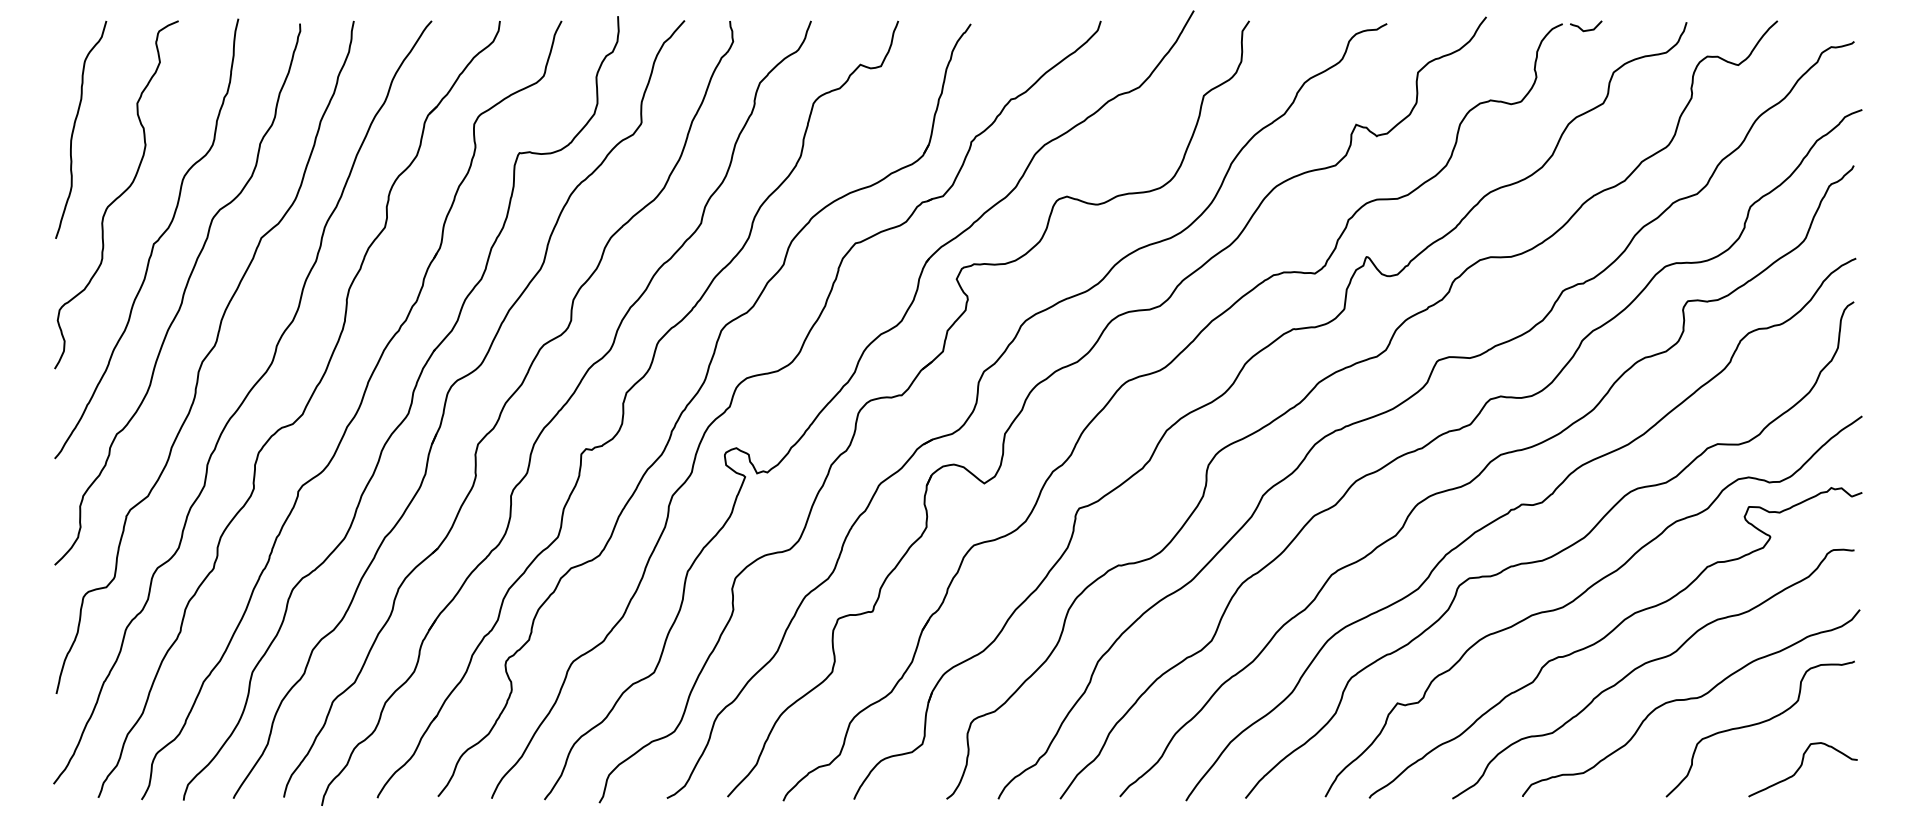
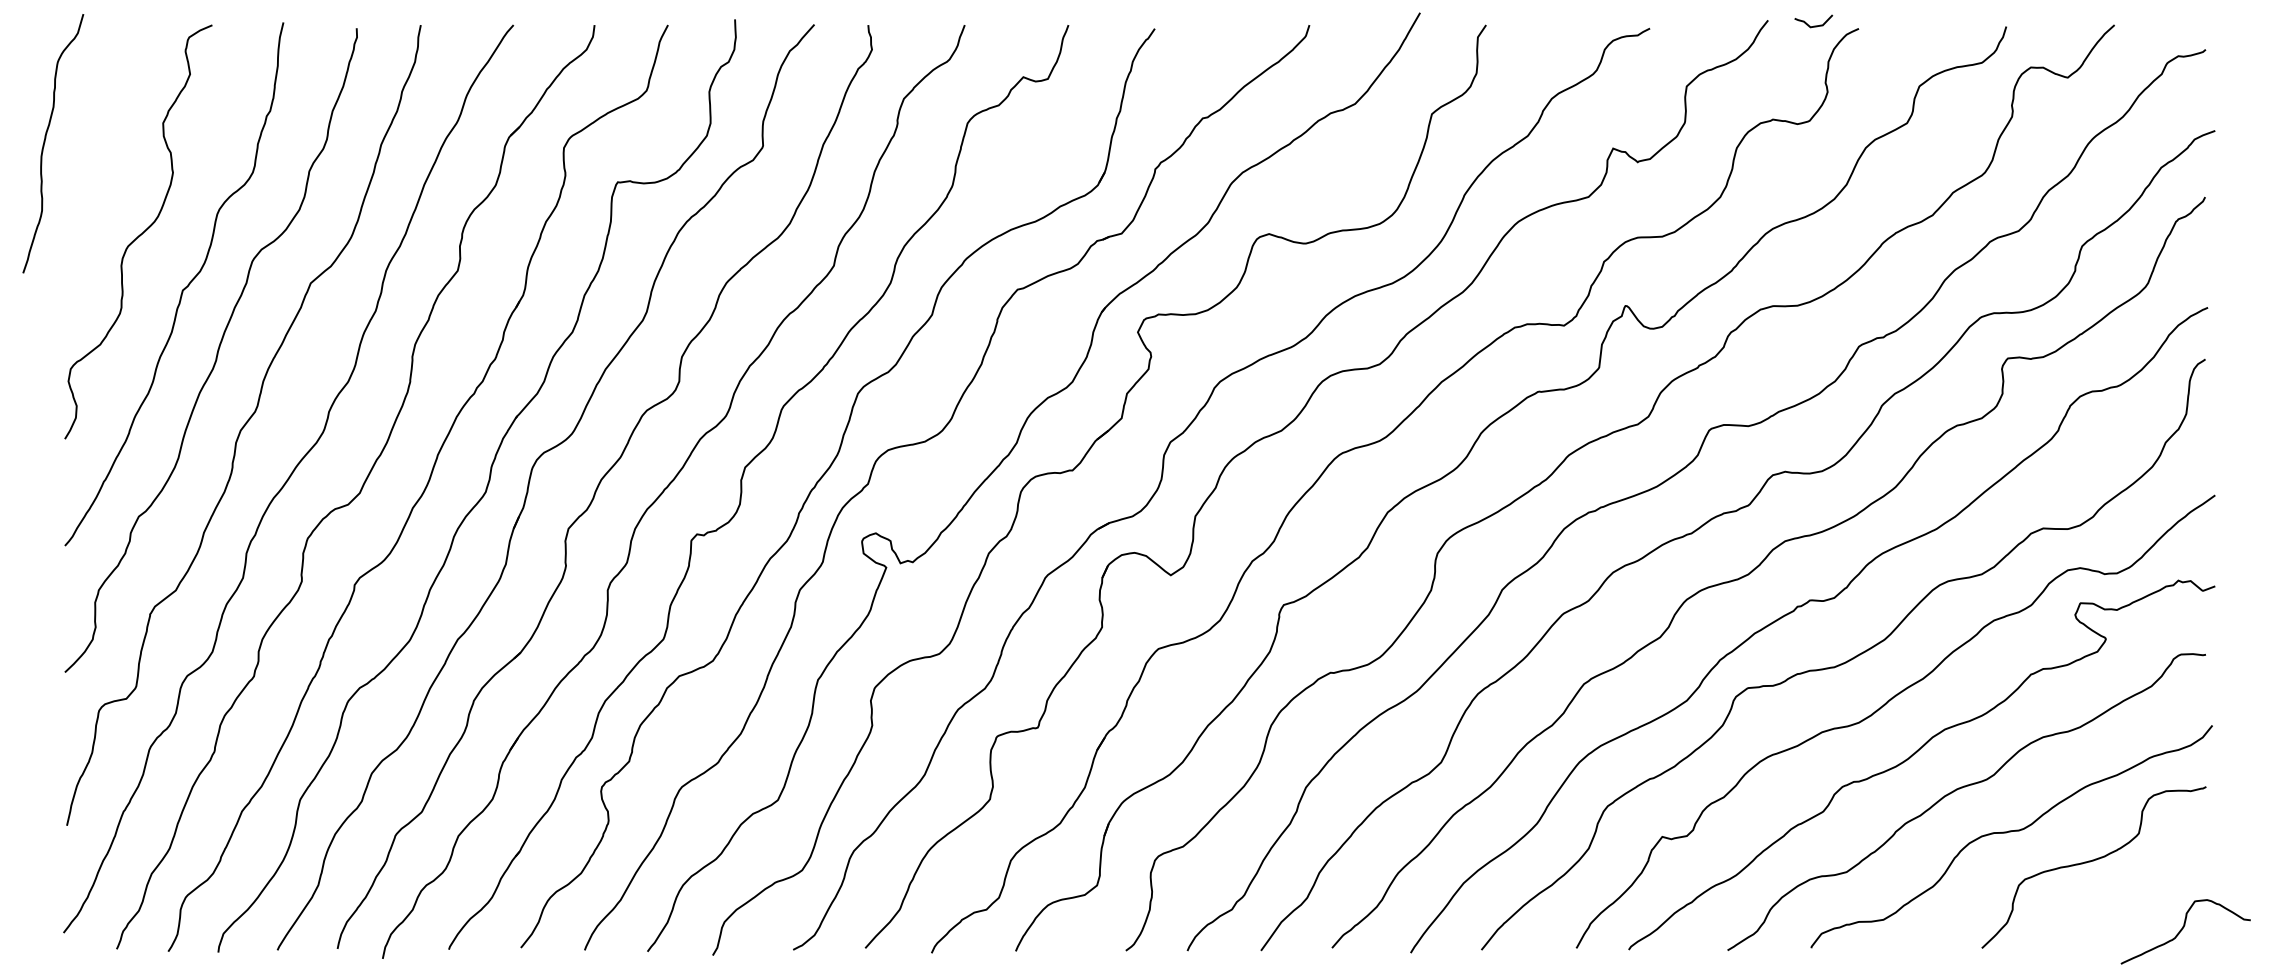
curve: (1585, 29) -> (1813, 25), moved
curve: (74, 128) -> (45, 142), moved
curve: (1800, 768) -> (2182, 930), moved

